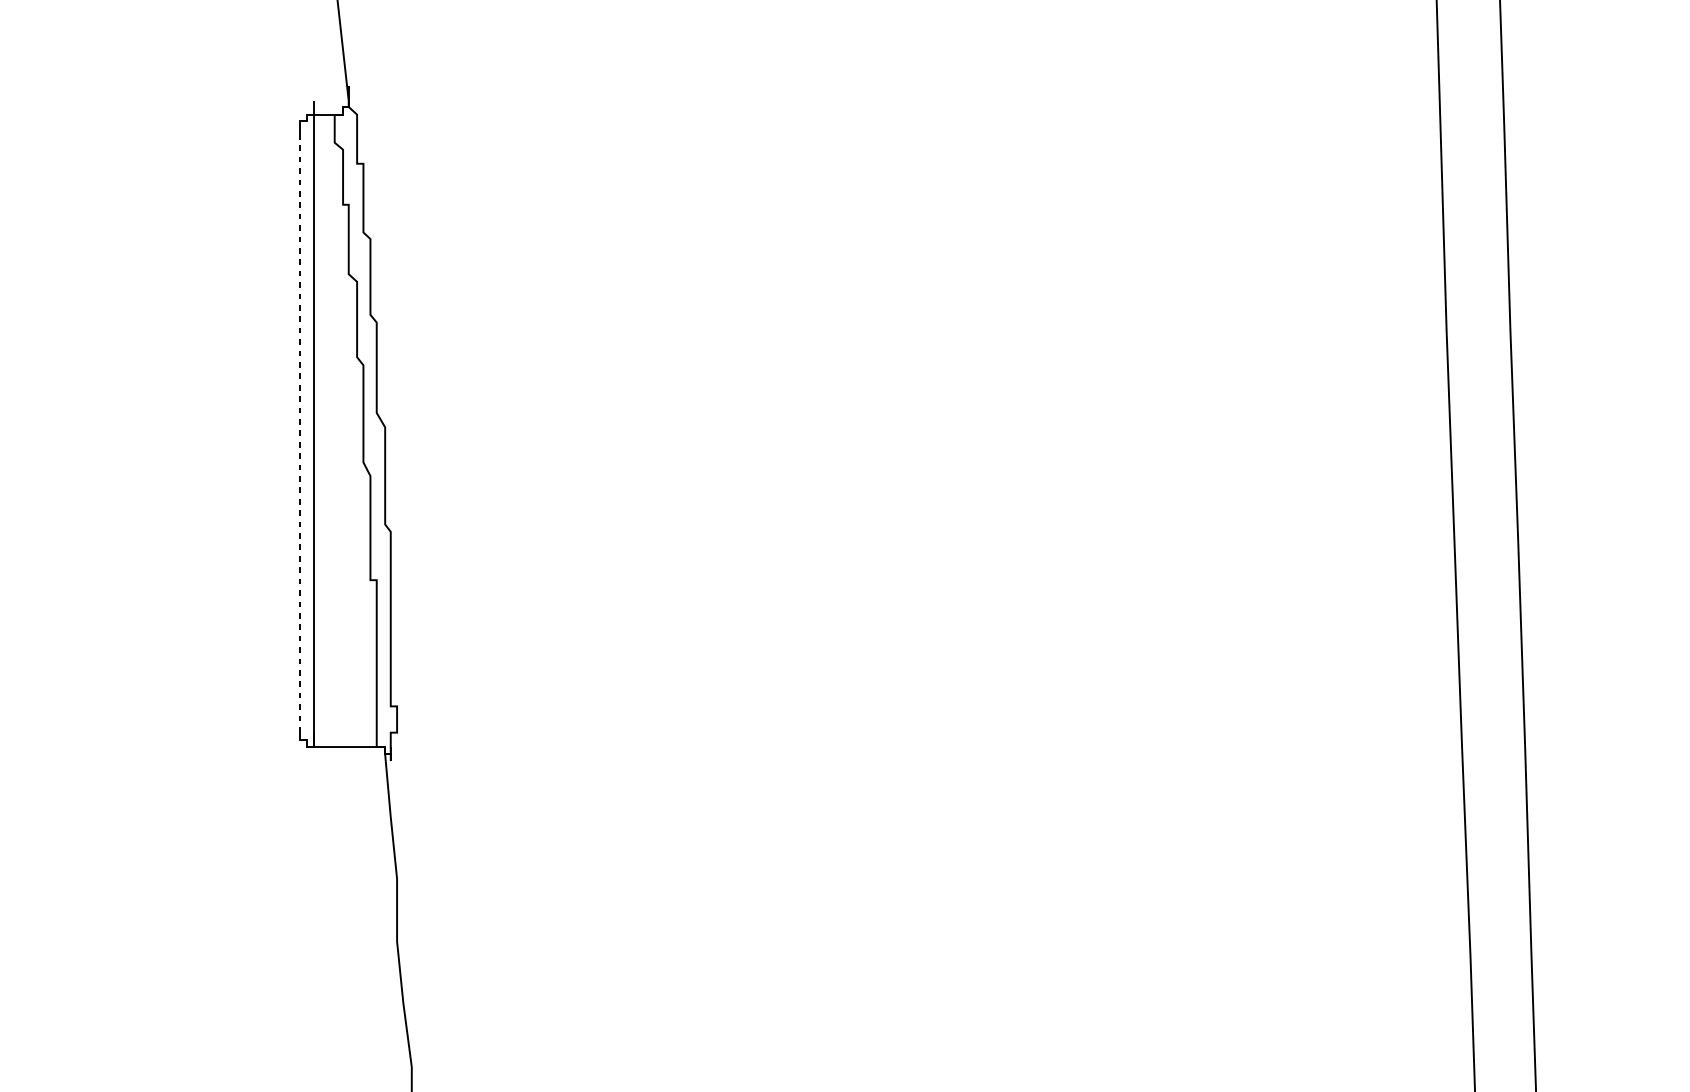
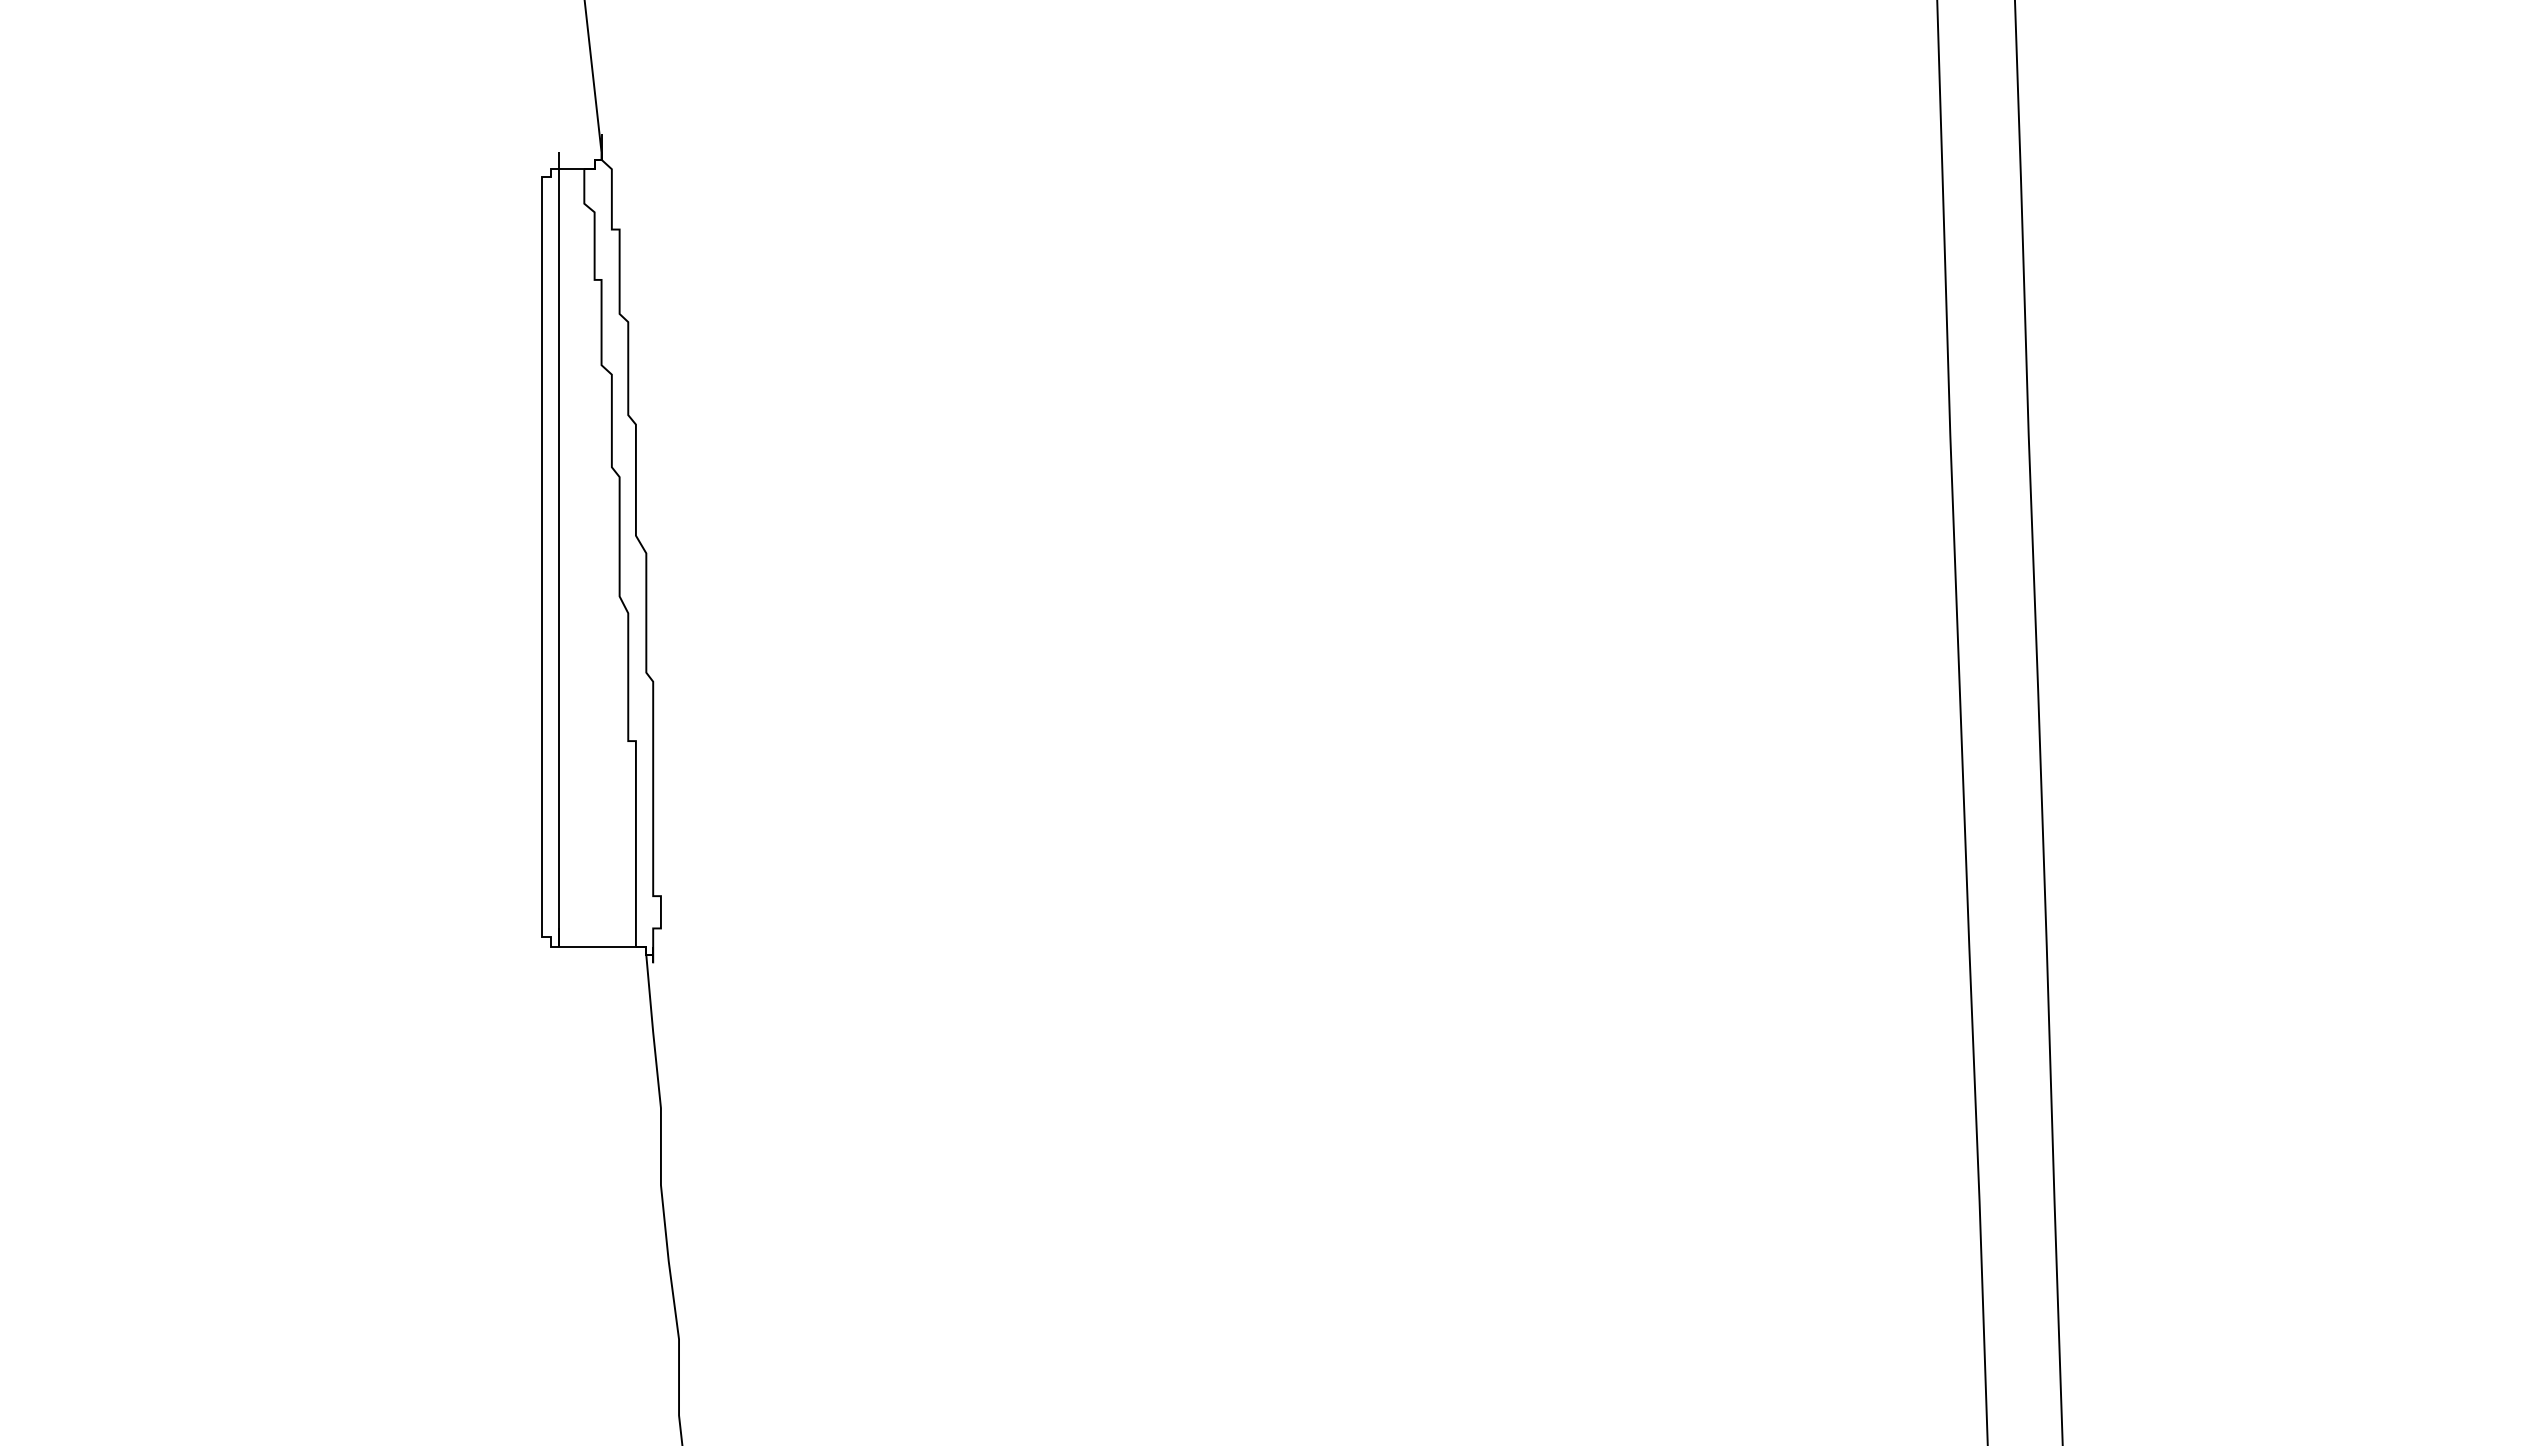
line: (300, 433) -> (542, 561), dashed -> solid

